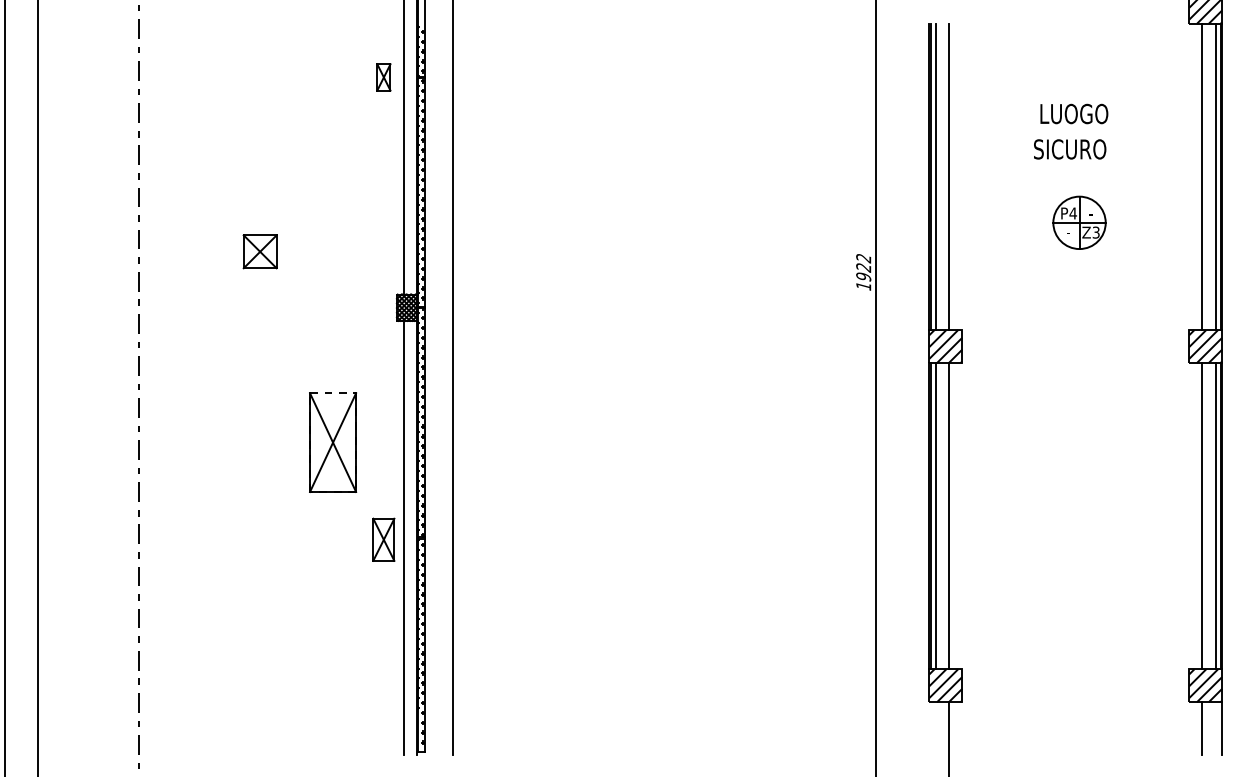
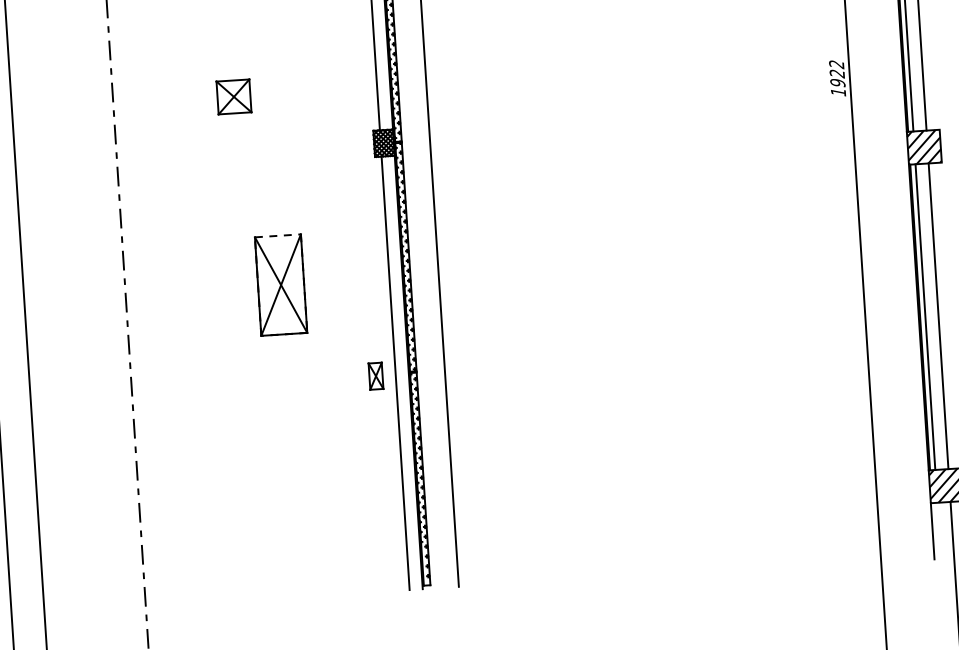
part: (333, 442) -> (281, 284), moved
part: (383, 539) -> (375, 376), size x0.62
line: (929, 730) -> (932, 531), added

